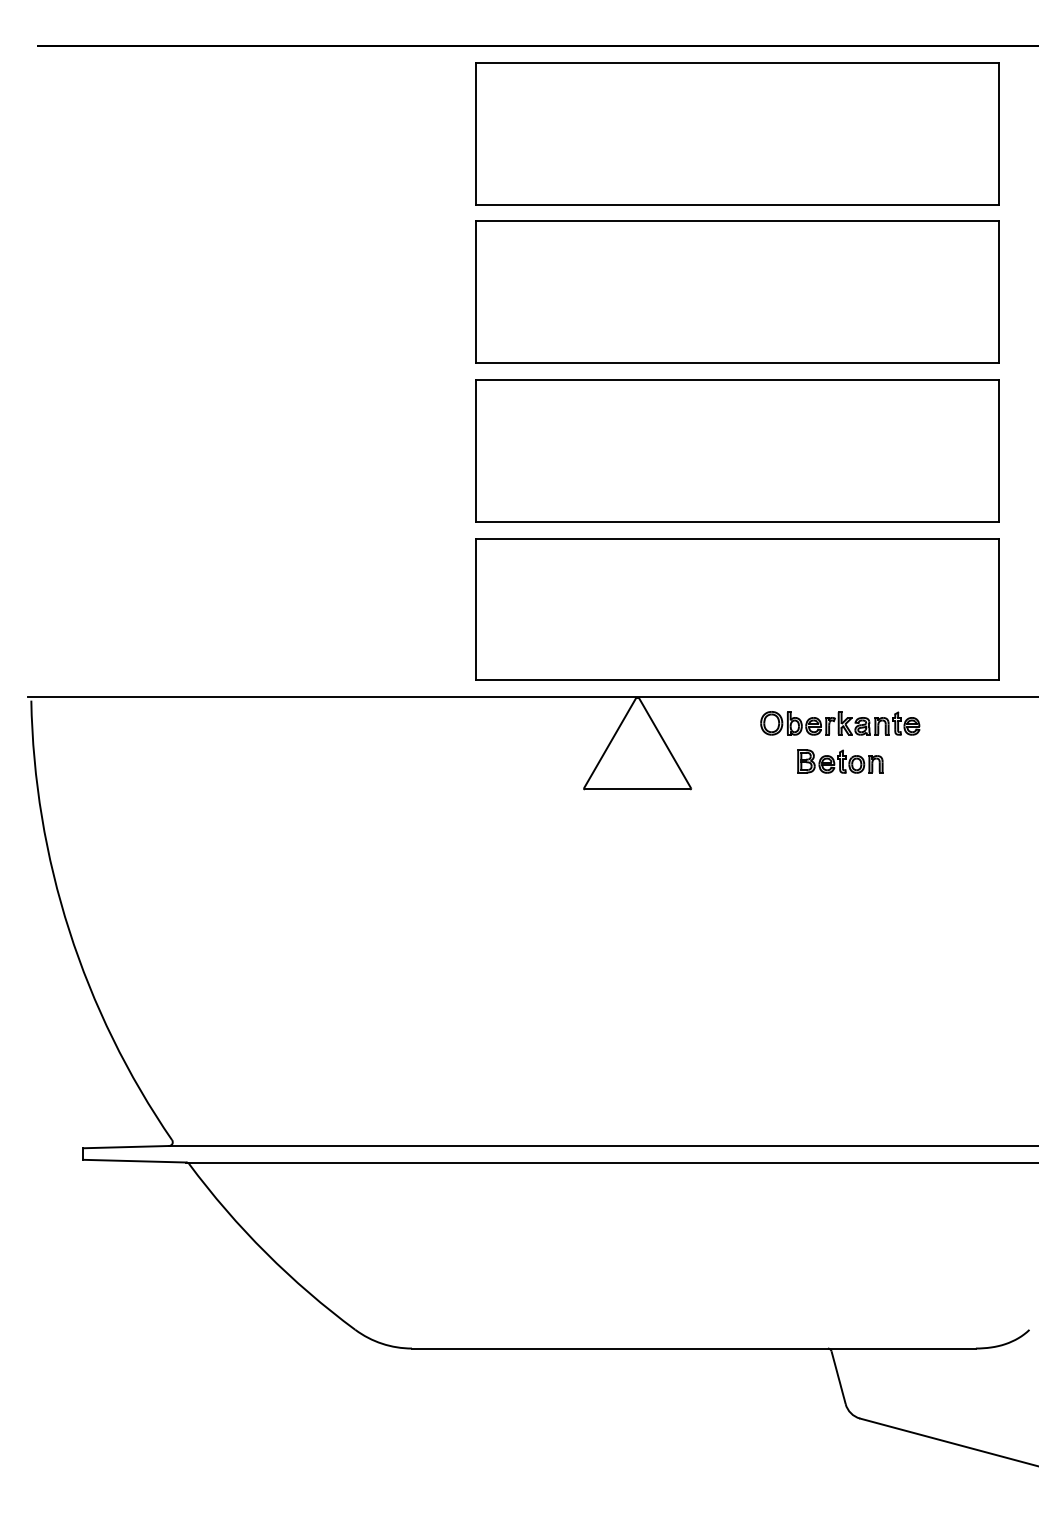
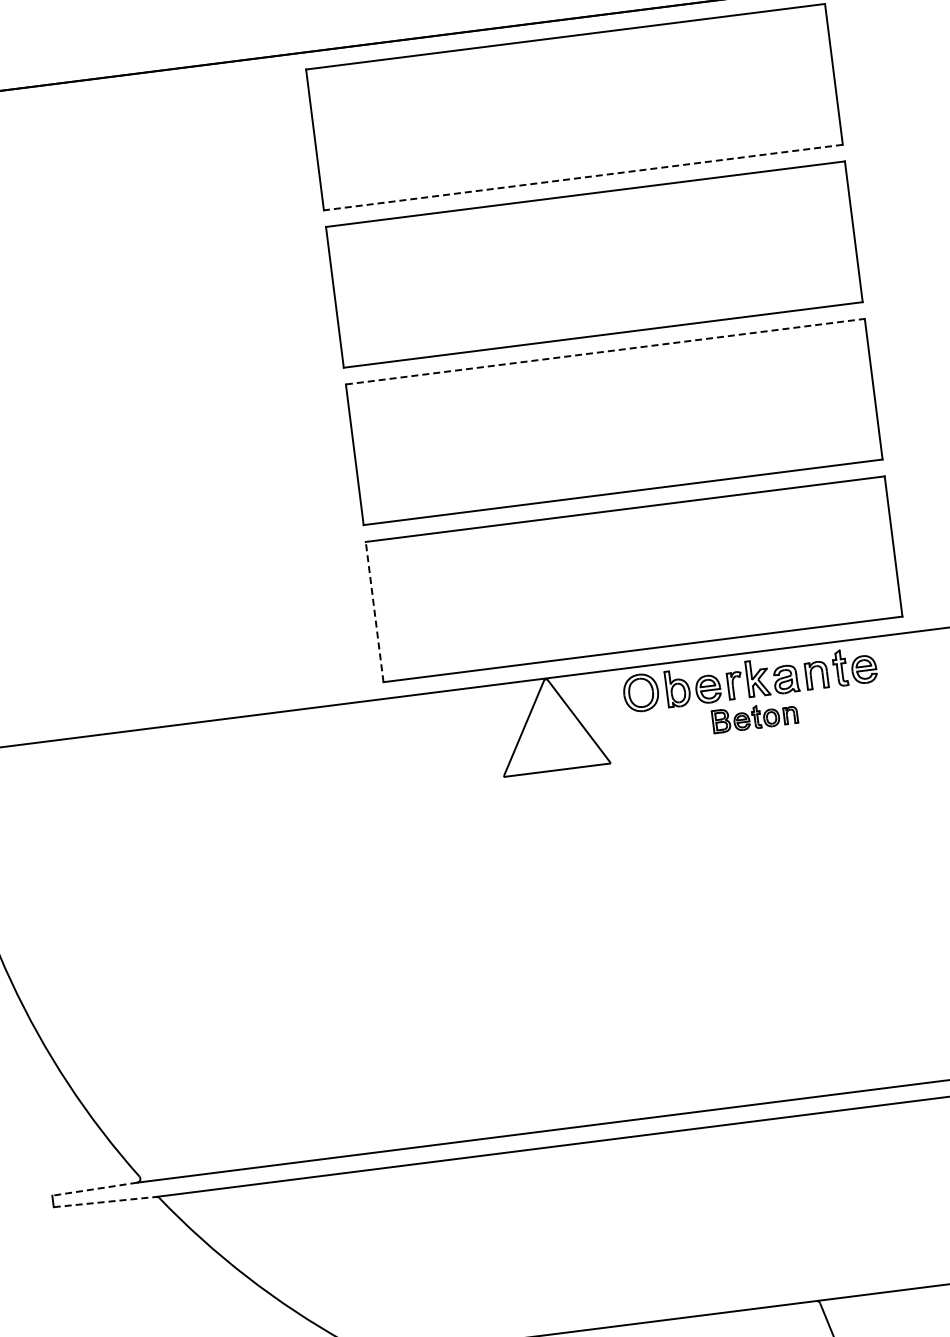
line: (737, 204) -> (583, 177), solid -> dashed
line: (737, 380) -> (605, 351), solid -> dashed
line: (476, 609) -> (374, 611), solid -> dashed
part: (840, 723) -> (750, 679), size x1.6
line: (126, 1147) -> (95, 1189), solid -> dashed
line: (134, 1161) -> (104, 1202), solid -> dashed

